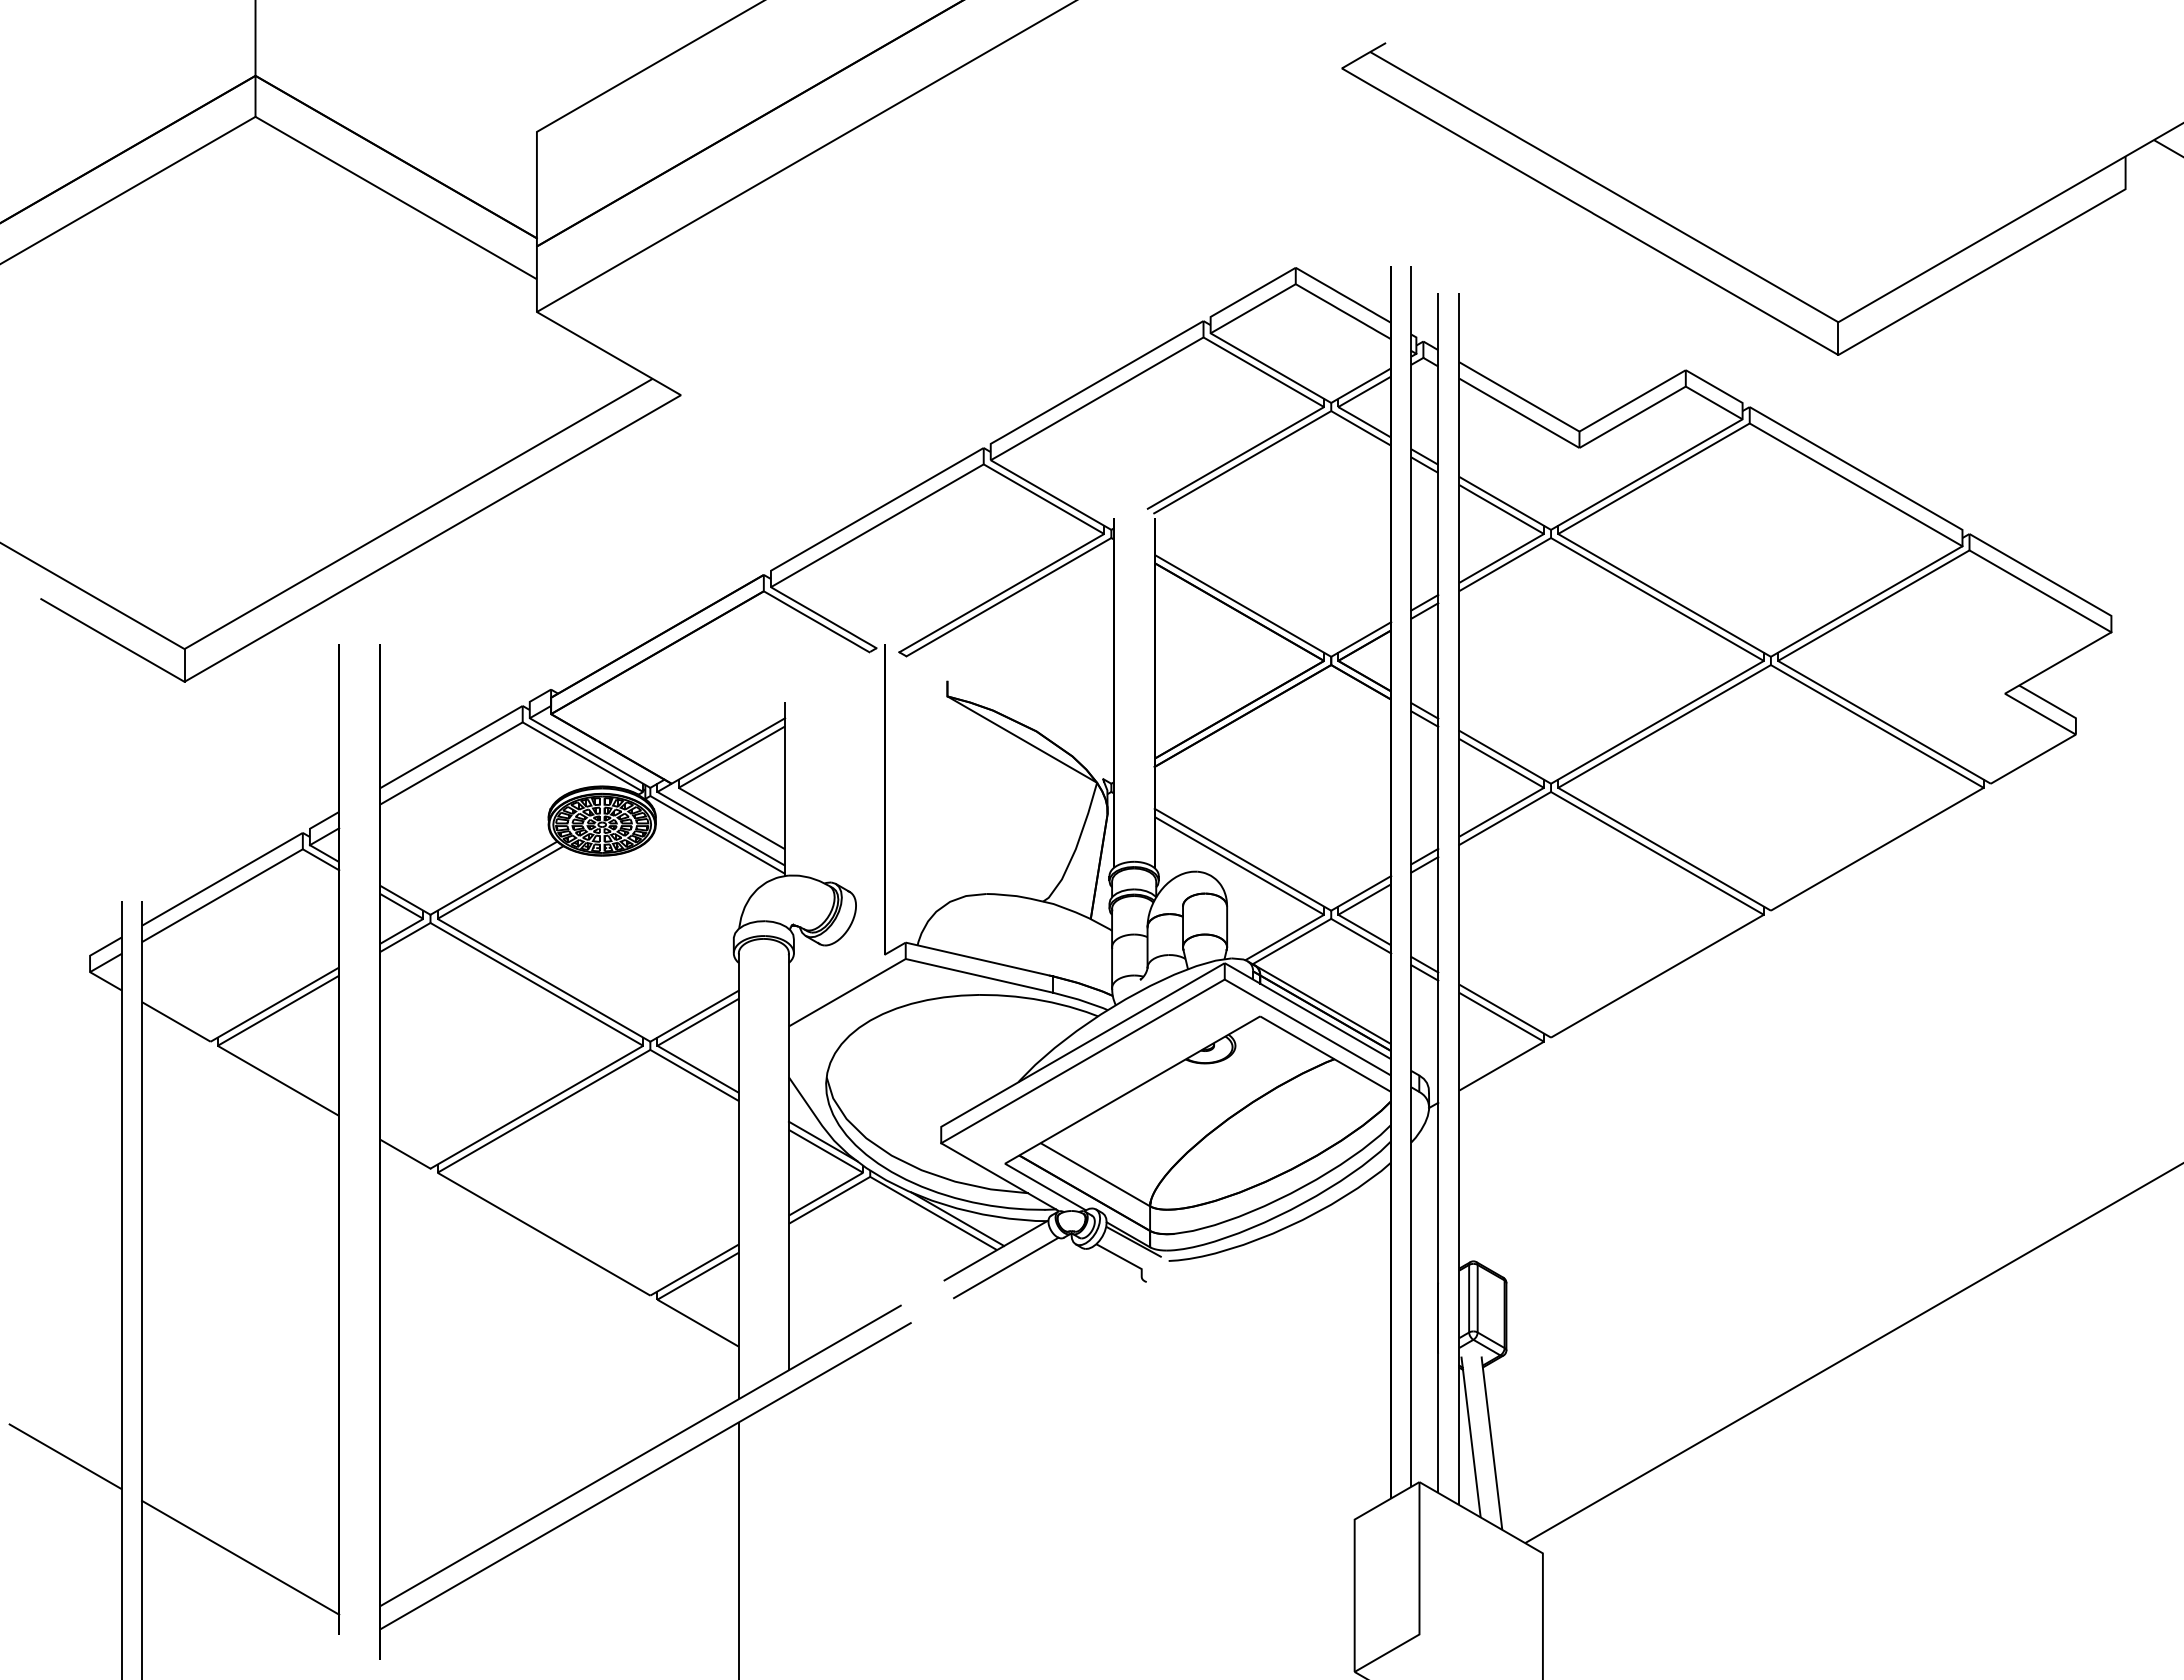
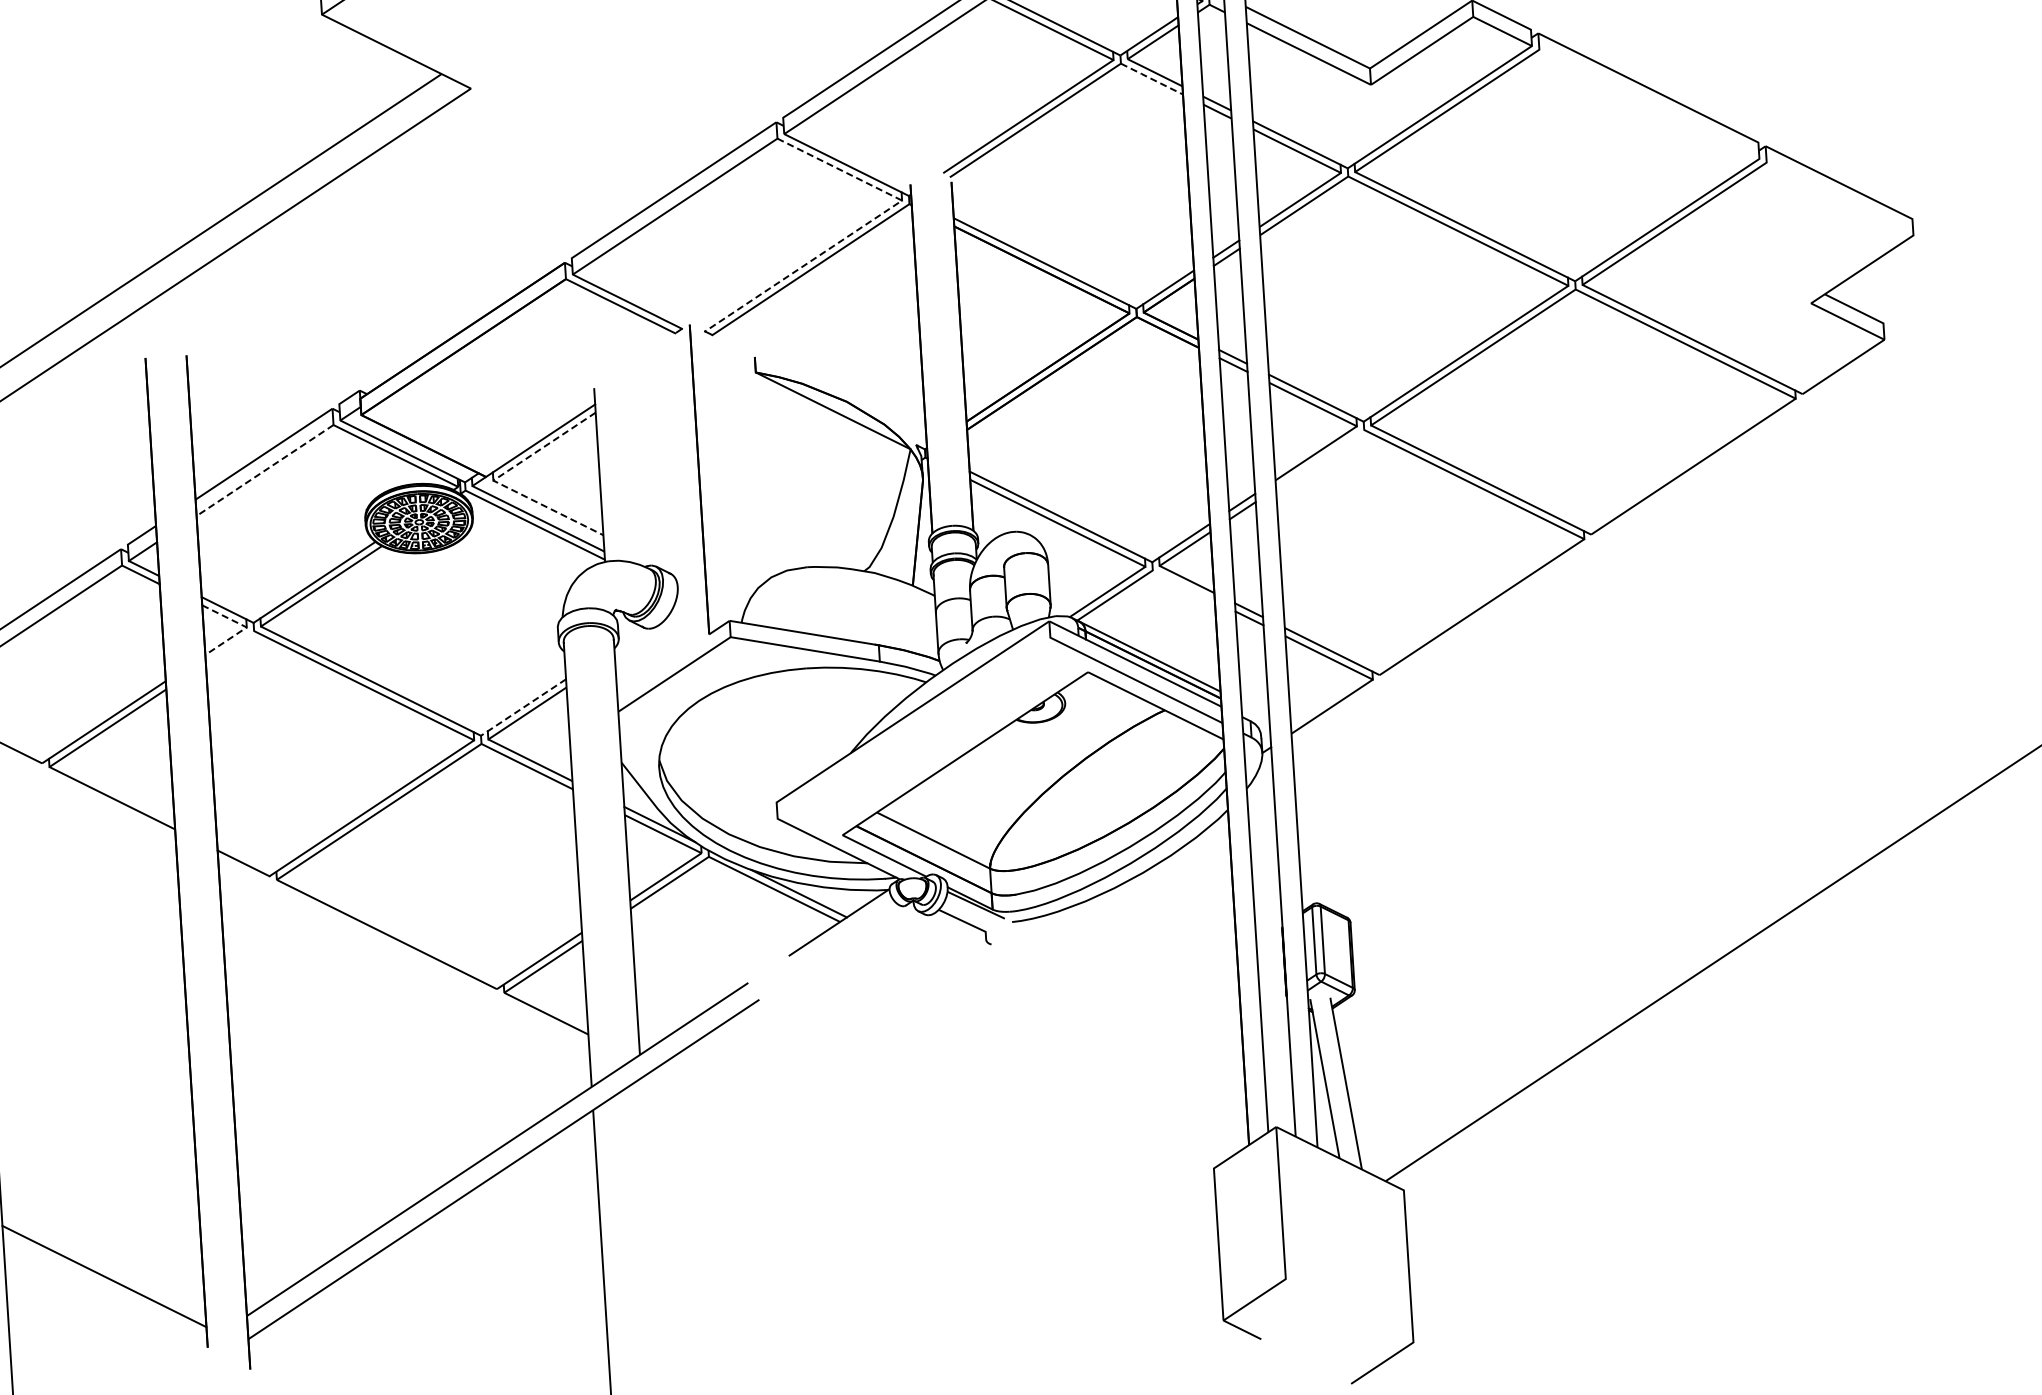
line: (1361, 428) -> (1152, 79), solid -> dashed
line: (1855, 484) -> (1648, 103), removed
line: (1061, 558) -> (860, 227), solid -> dashed
line: (2040, 591) -> (1840, 199), removed
line: (451, 763) -> (265, 470), solid -> dashed
line: (678, 787) -> (493, 480), solid -> dashed
line: (1505, 818) -> (1320, 459), removed
line: (423, 918) -> (246, 627), solid -> dashed
line: (1361, 935) -> (1184, 585), removed
line: (405, 936) -> (230, 646), removed
line: (694, 1016) -> (523, 707), solid -> dashed
line: (1082, 1061) -> (913, 728), removed
line: (1006, 1267) -> (850, 938), removed

